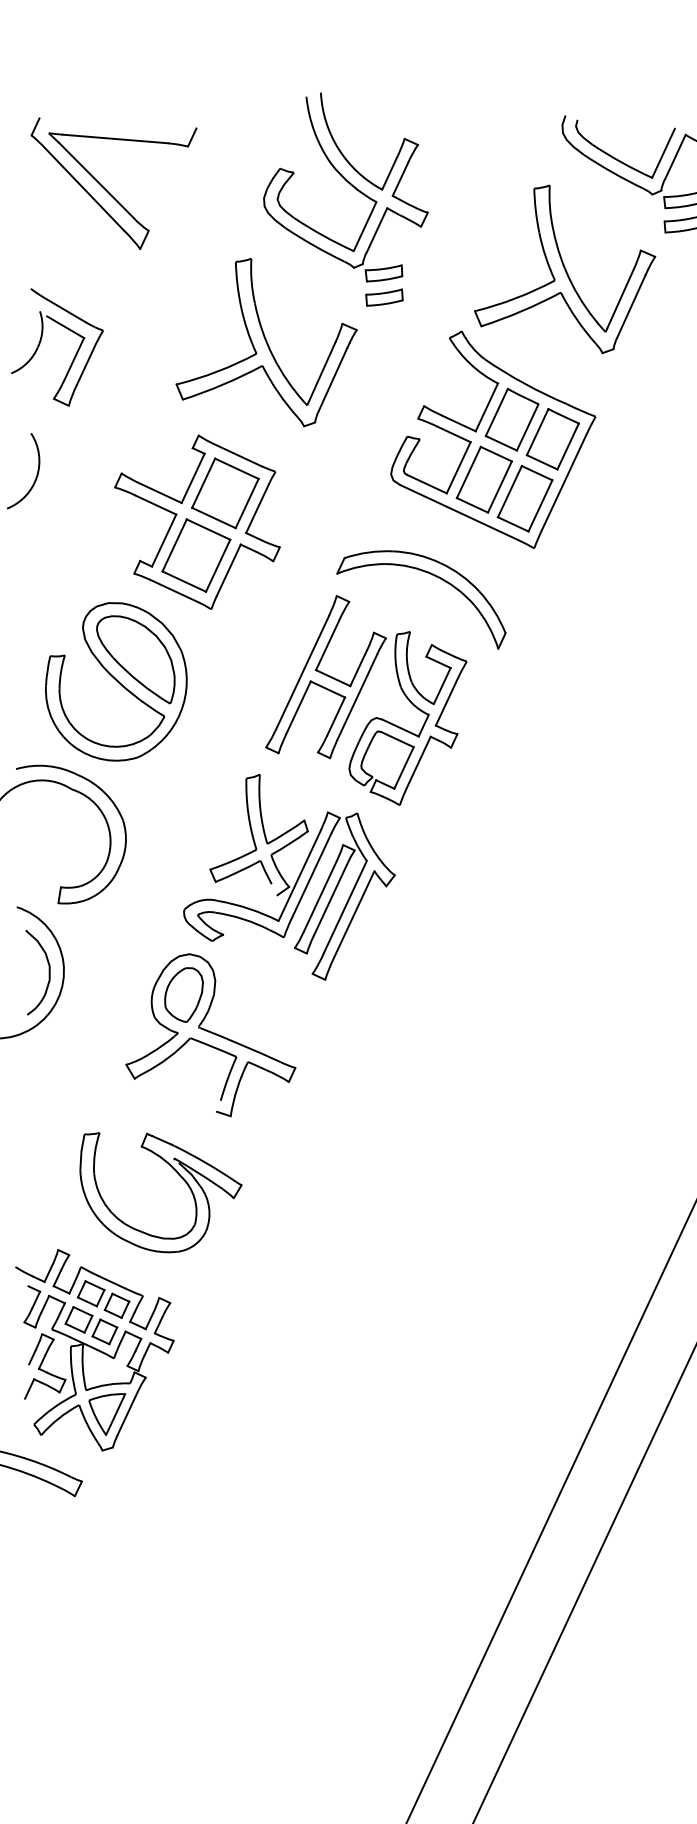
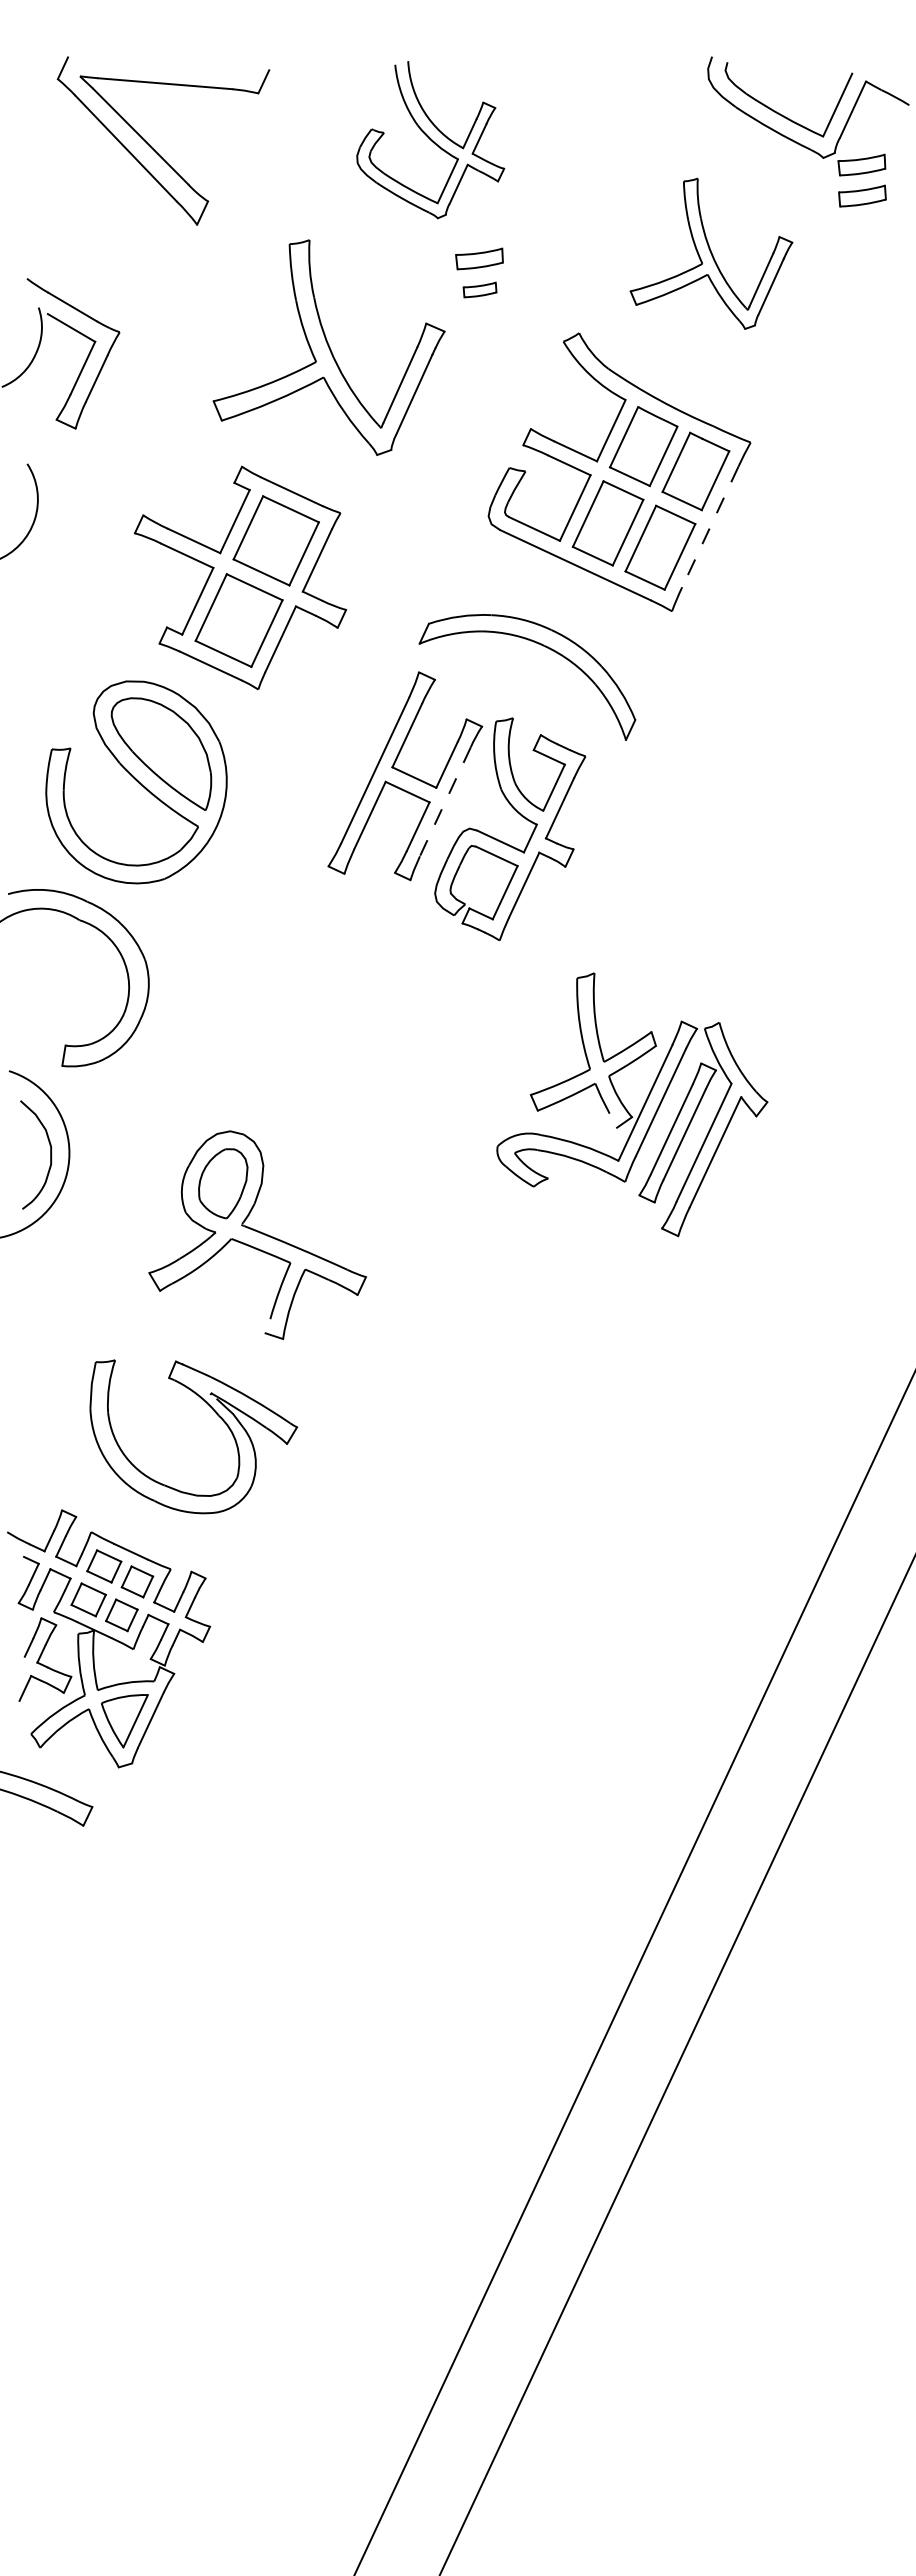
part: (345, 180) -> (430, 139), size x0.7
part: (106, 190) -> (154, 149), moved
part: (565, 269) -> (711, 253), size x0.7
part: (384, 297) -> (479, 289), size x0.7
line: (564, 482) -> (710, 527), solid -> dashed
line: (357, 697) -> (445, 802), solid -> dashed
part: (285, 880) -> (627, 1109), moved

